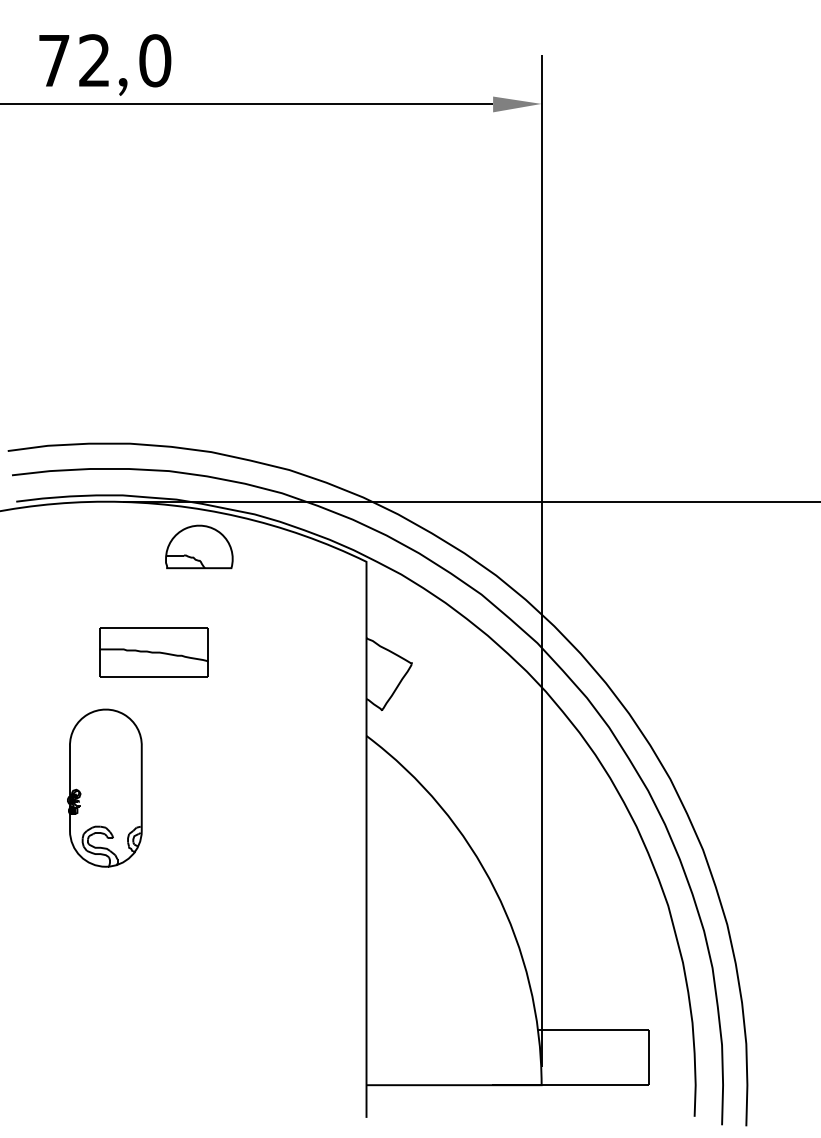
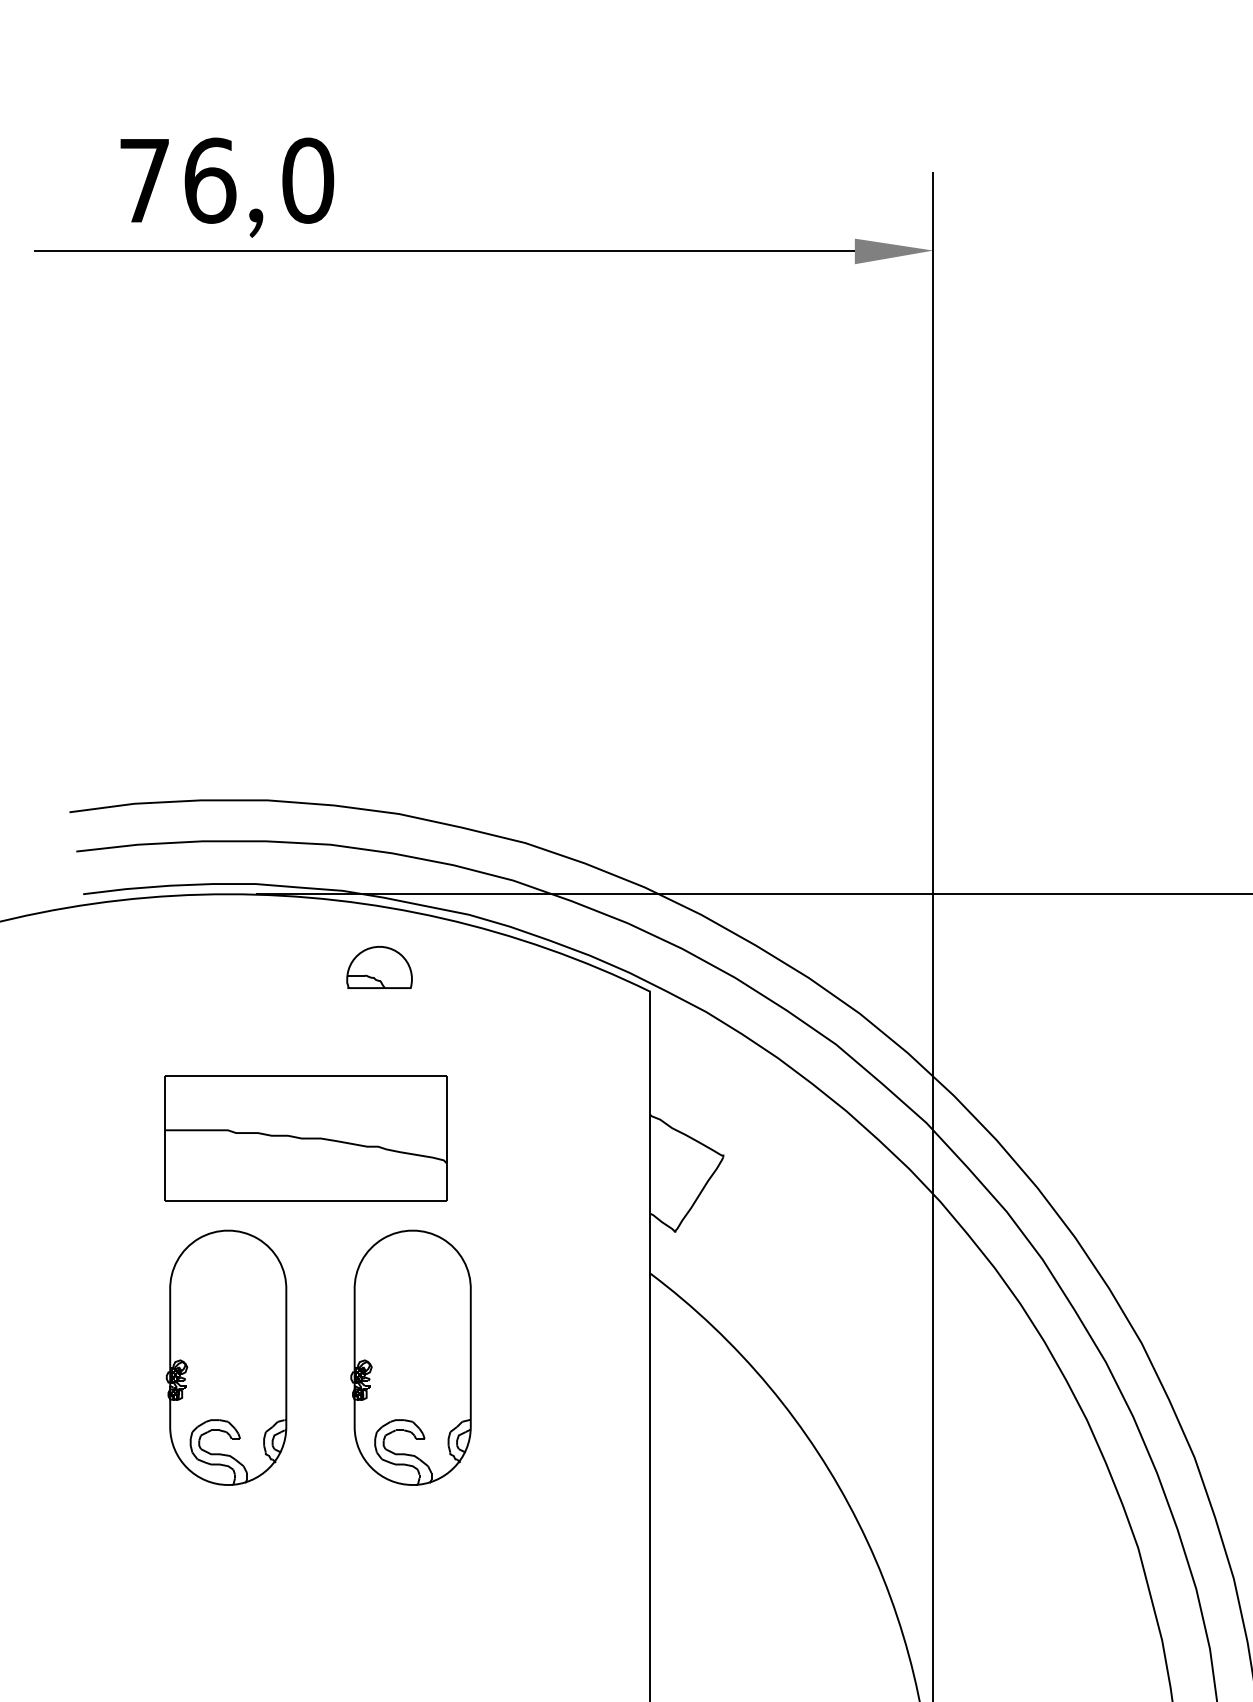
text: (94, 60) -> (209, 180), 72 -> 76
part: (199, 546) -> (379, 966), size x0.6
part: (153, 652) -> (305, 1138), size x1.6
part: (218, 787) -> (410, 1356), added

